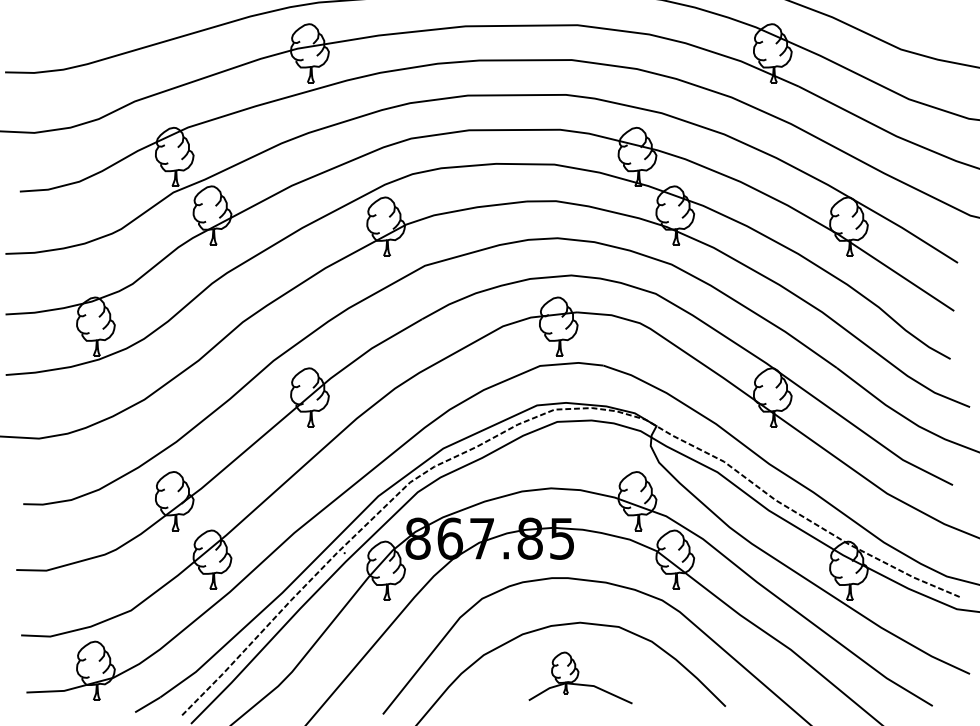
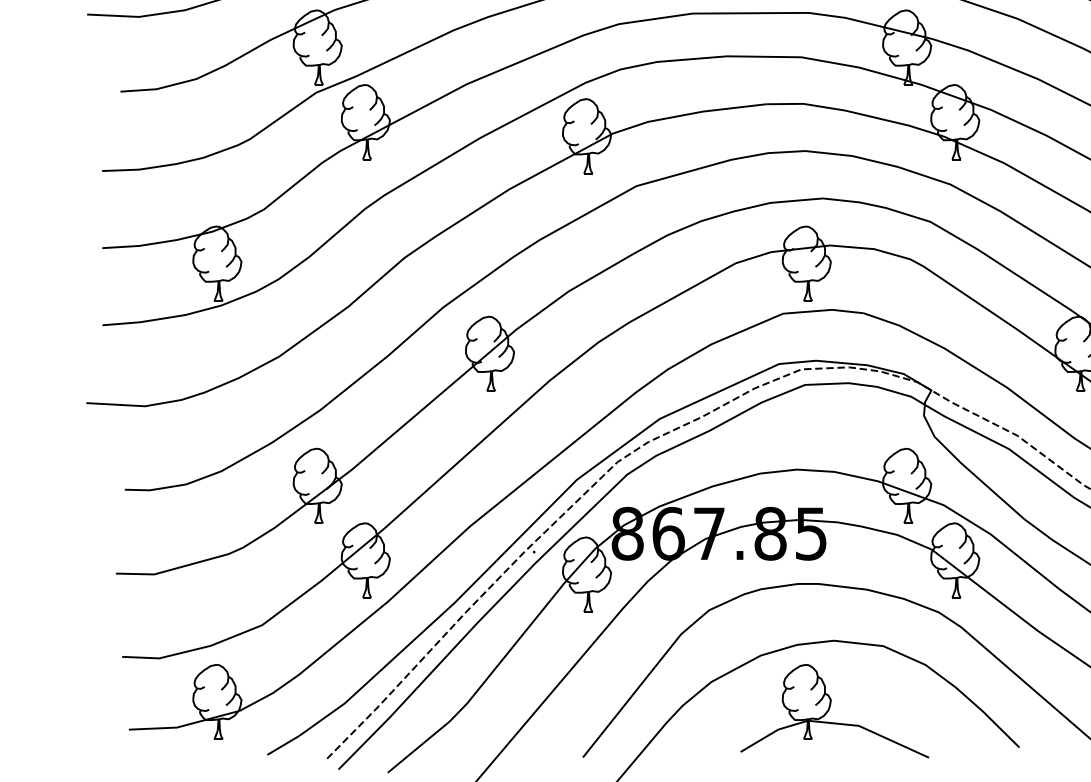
part: (580, 677) -> (834, 710), size x1.43

